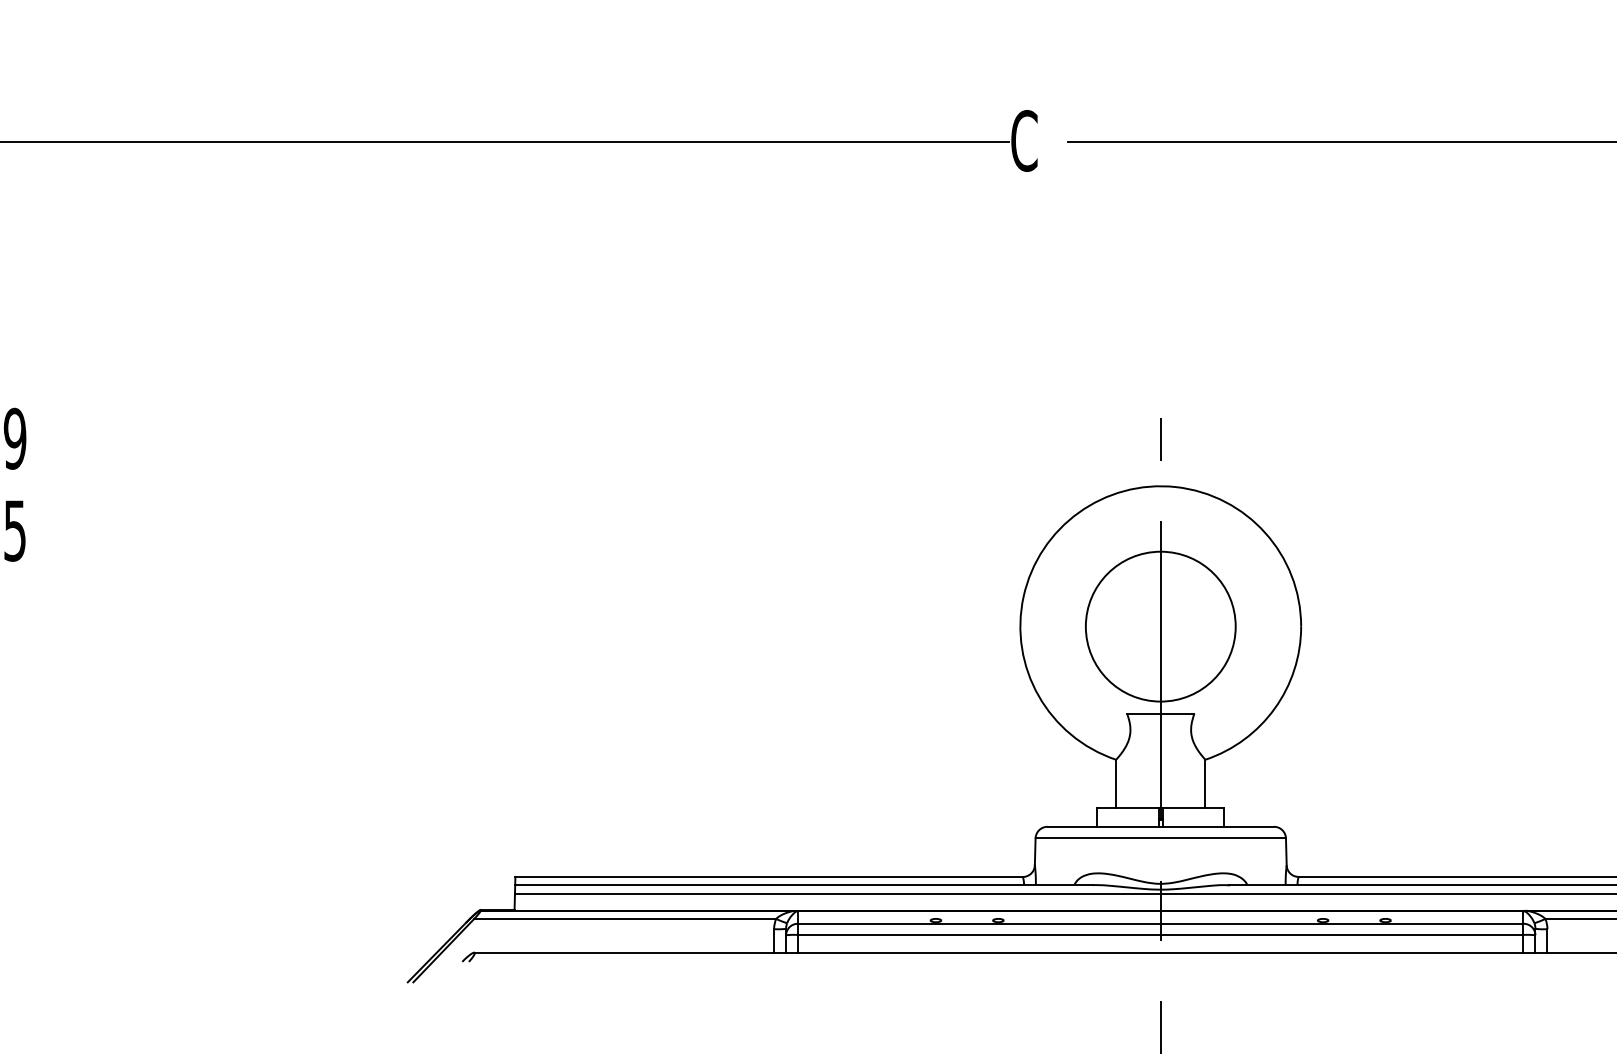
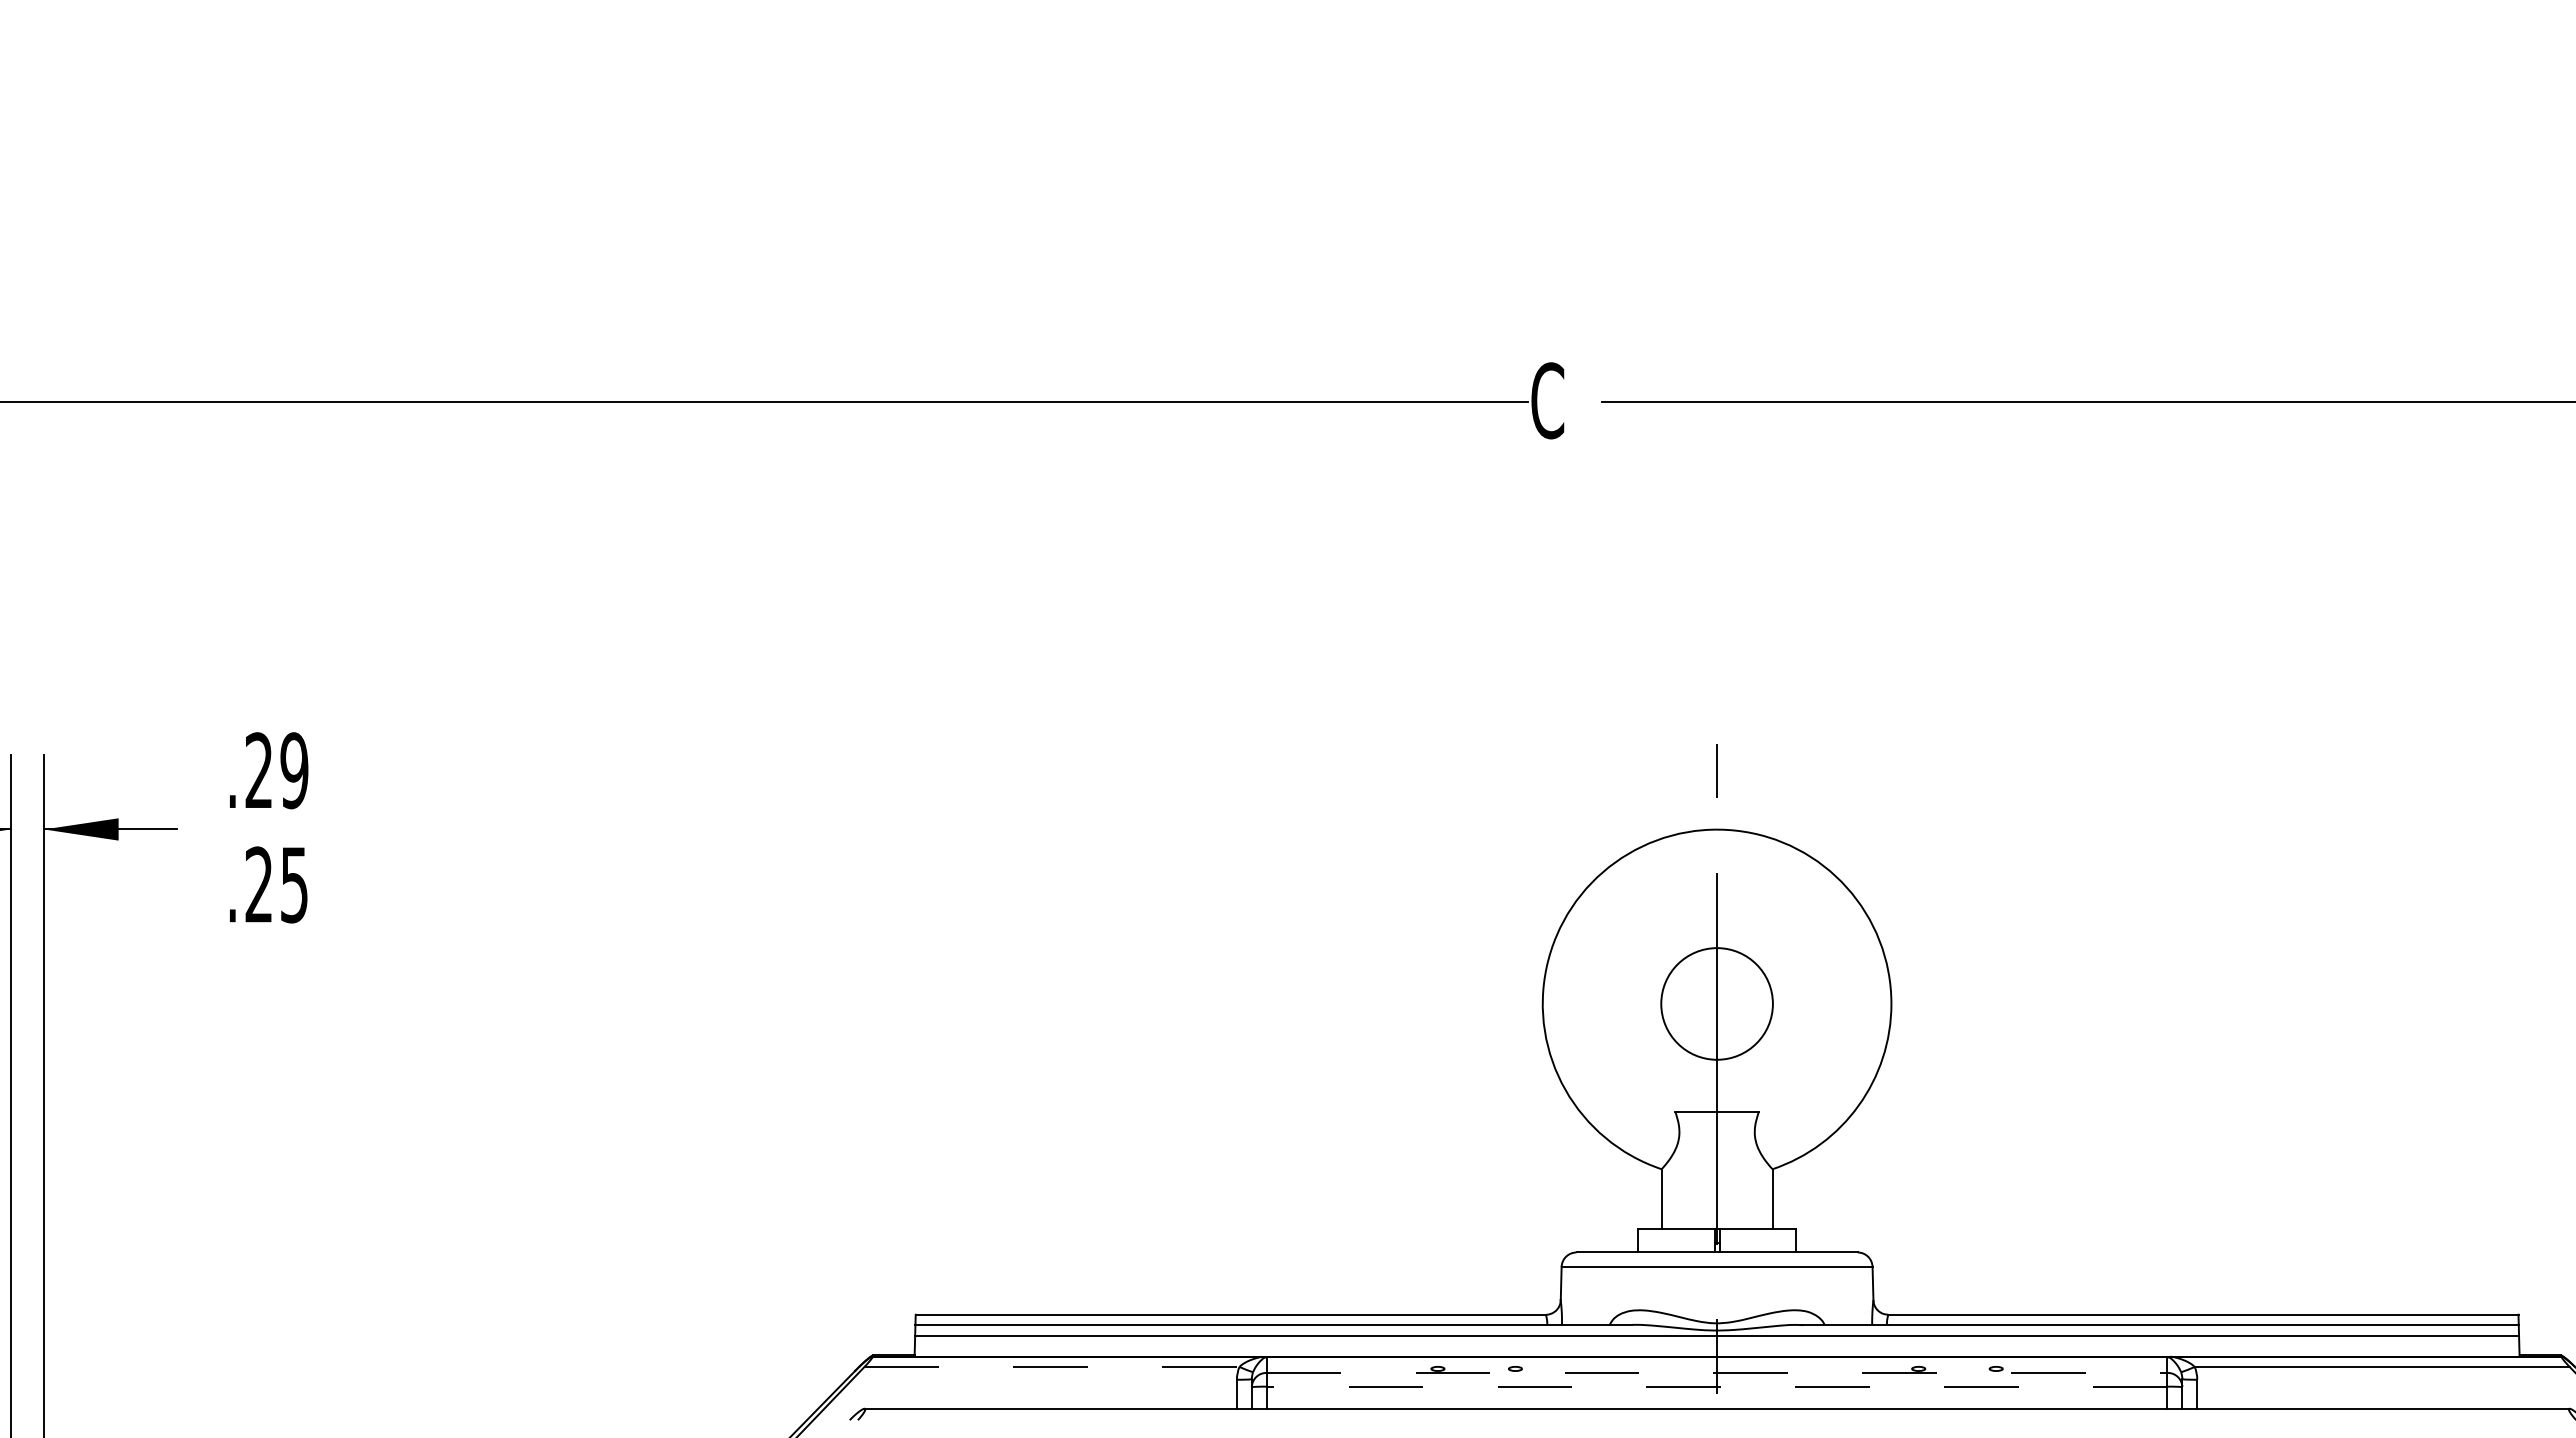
circle: (1161, 626) -> (1717, 1003), size x0.6
line: (625, 918) -> (1052, 1366), solid -> dashed
line: (1161, 923) -> (1717, 1372), solid -> dashed
line: (1160, 934) -> (1716, 1386), solid -> dashed

